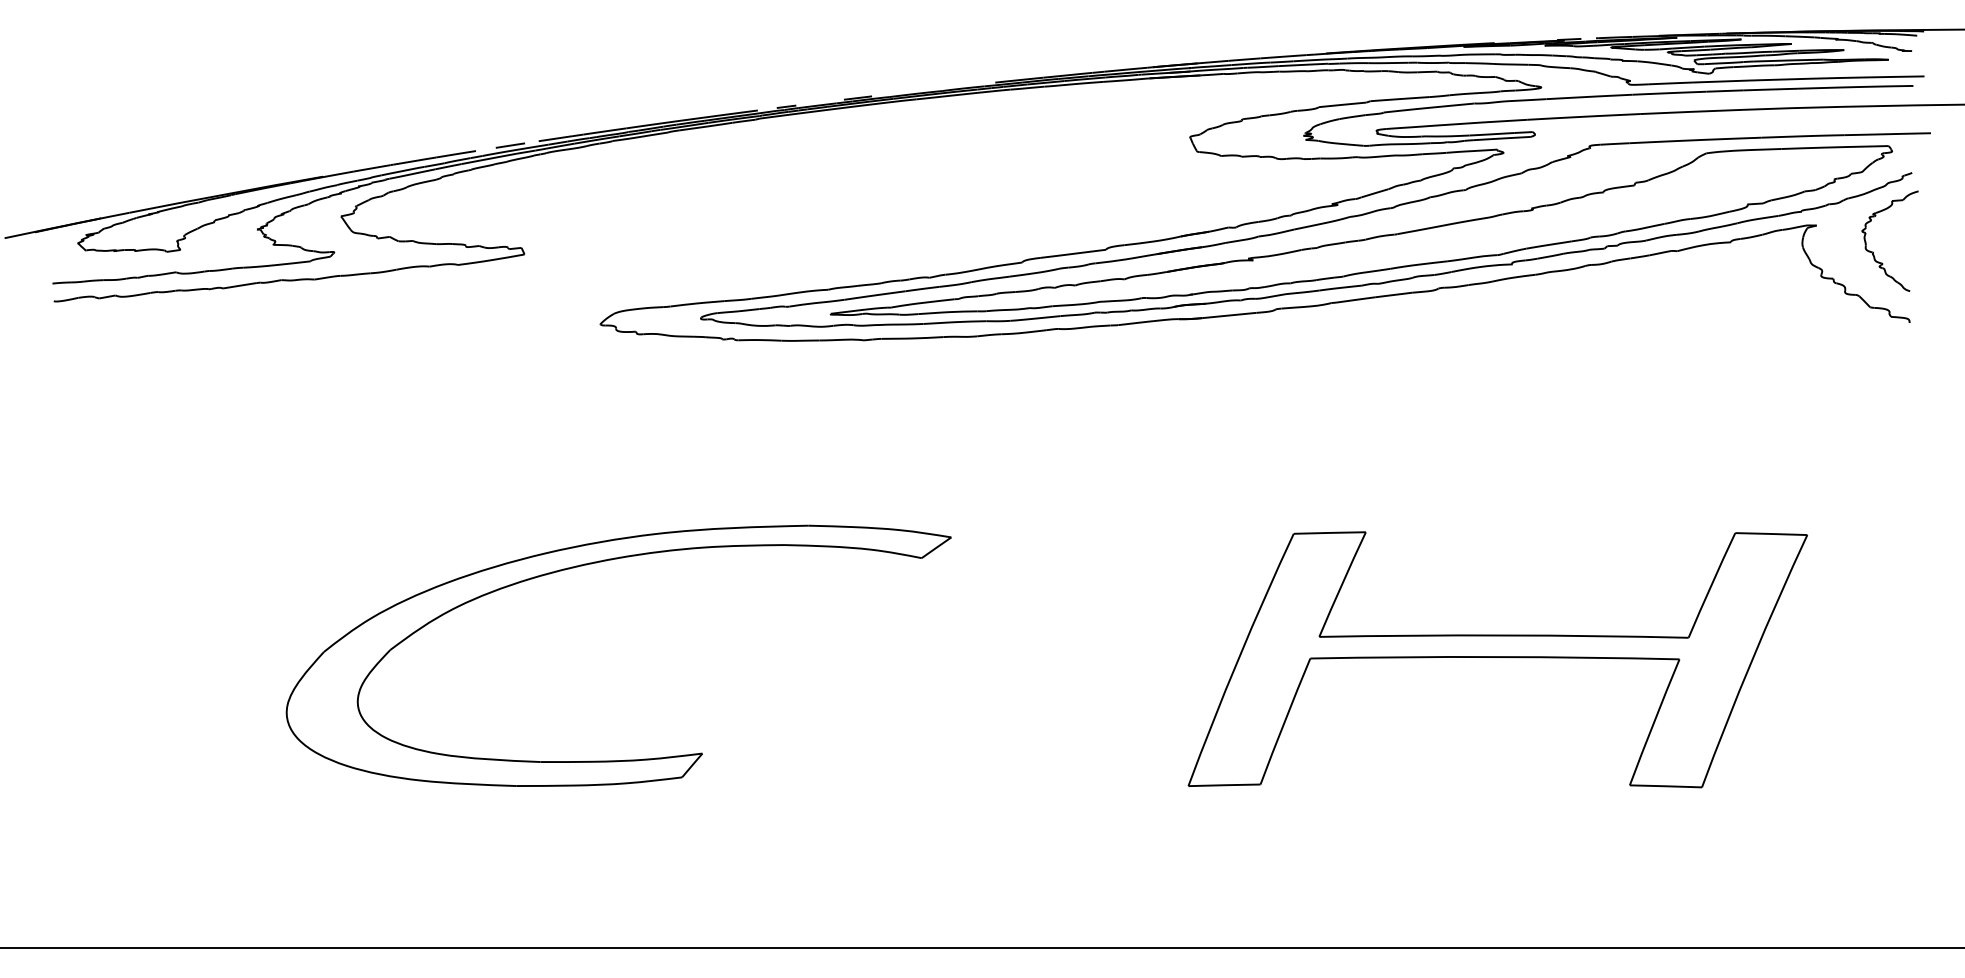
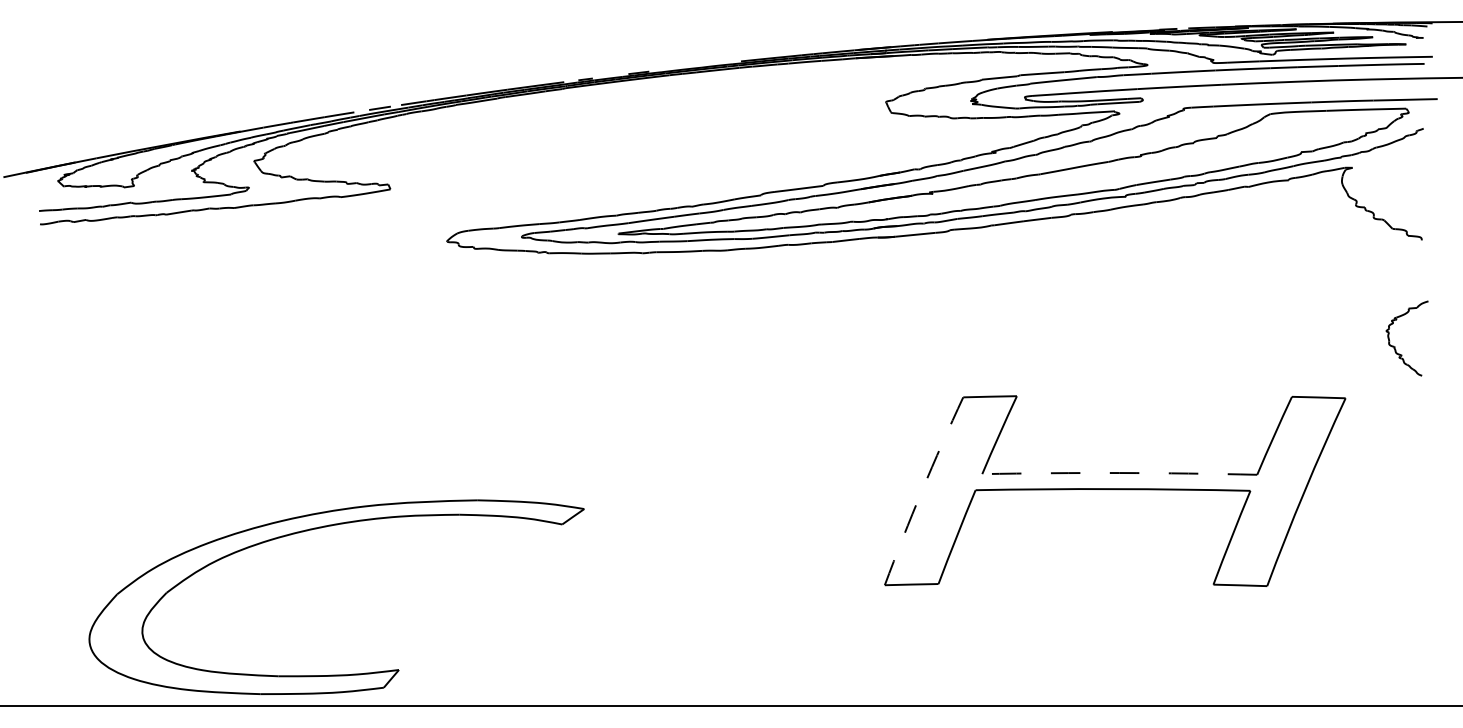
part: (1874, 251) -> (1395, 346), moved
part: (598, 563) -> (321, 528), moved
arc: (1503, 636) -> (1119, 473), solid -> dashed
arc: (1239, 658) -> (922, 490), solid -> dashed

